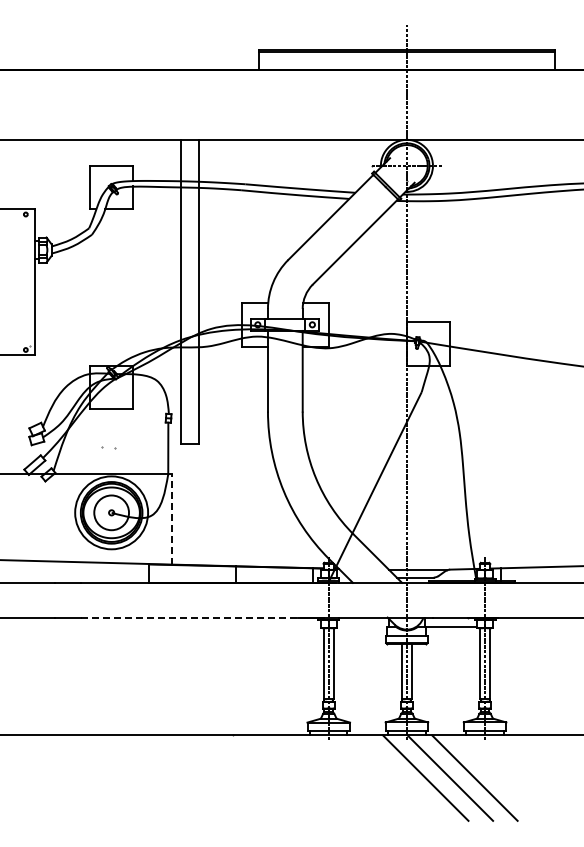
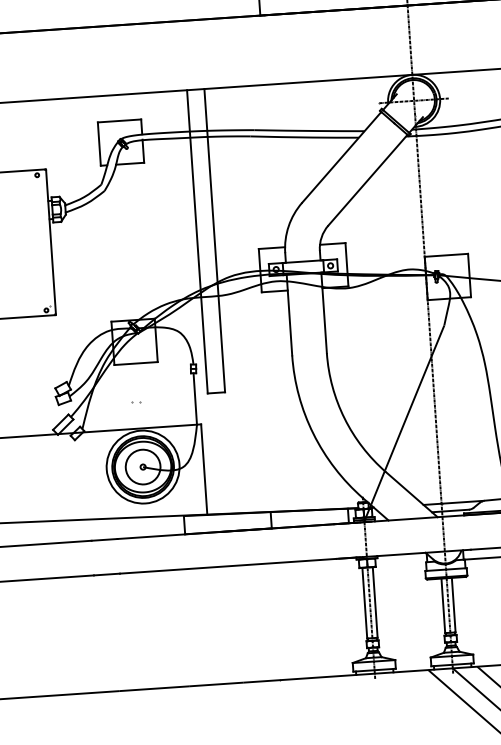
part: (109, 447) -> (136, 402), size x0.62
line: (172, 519) -> (204, 469), dashed -> solid
line: (189, 617) -> (227, 566), dashed -> solid

